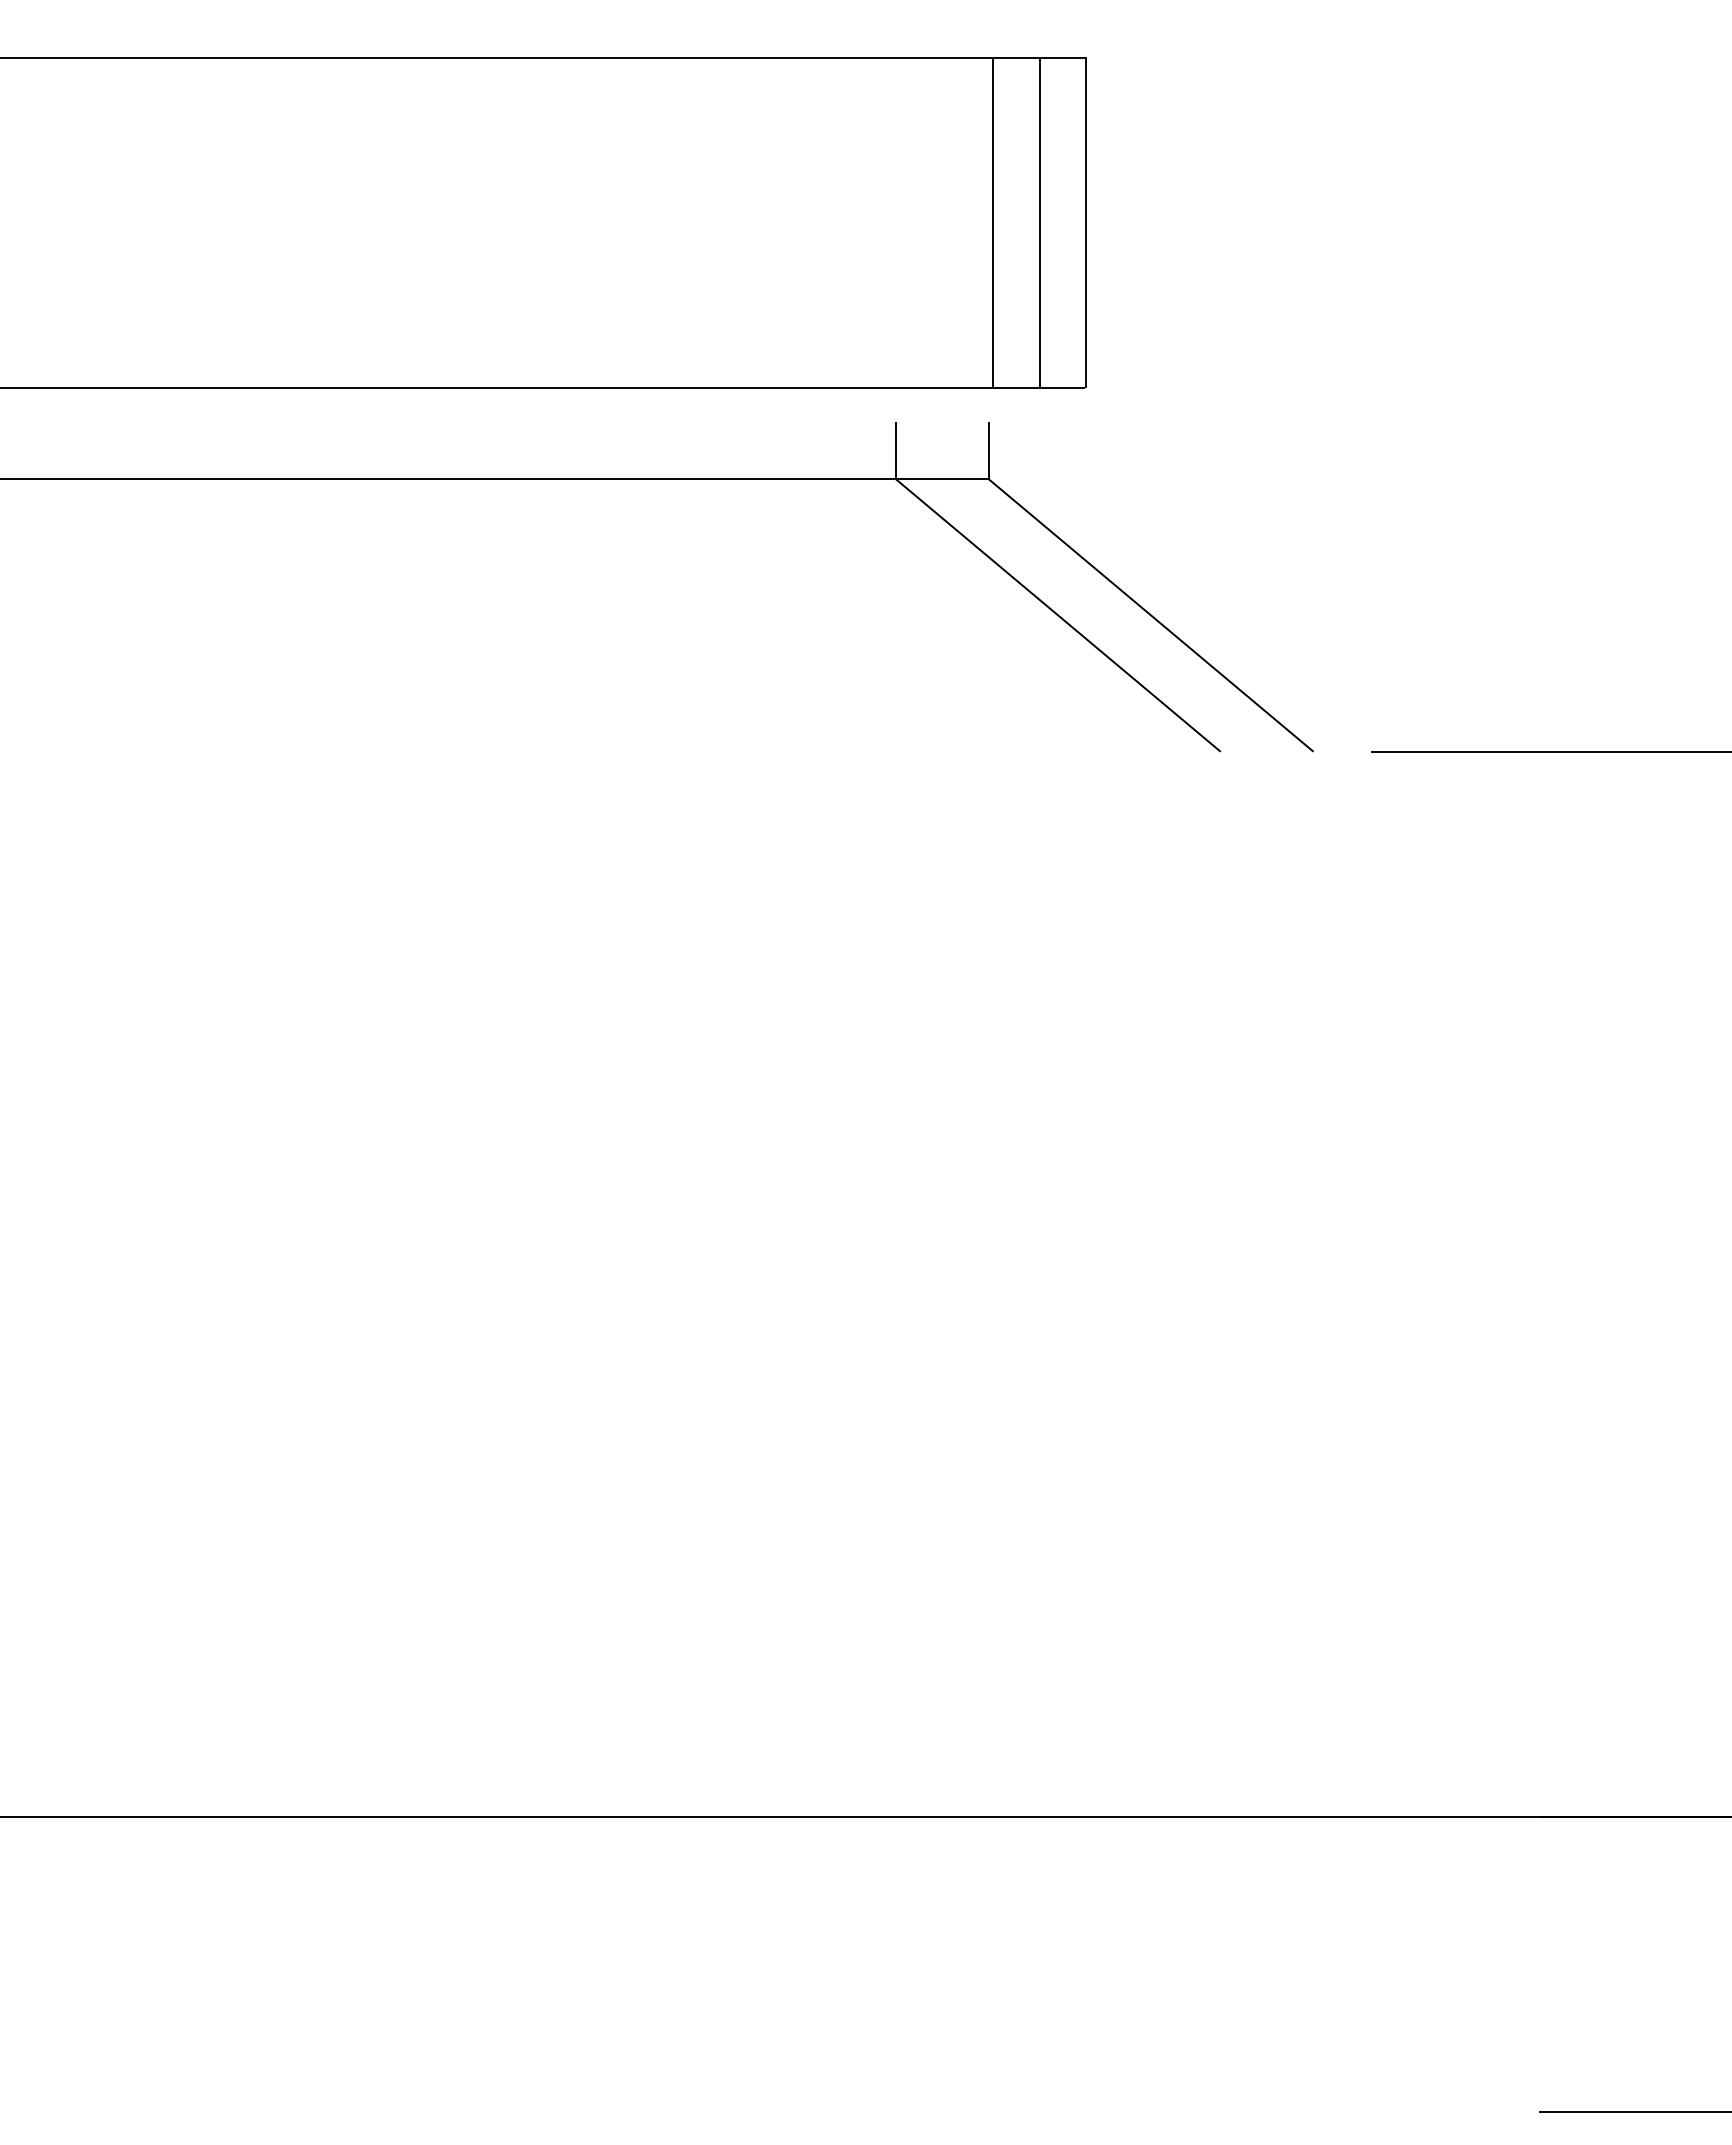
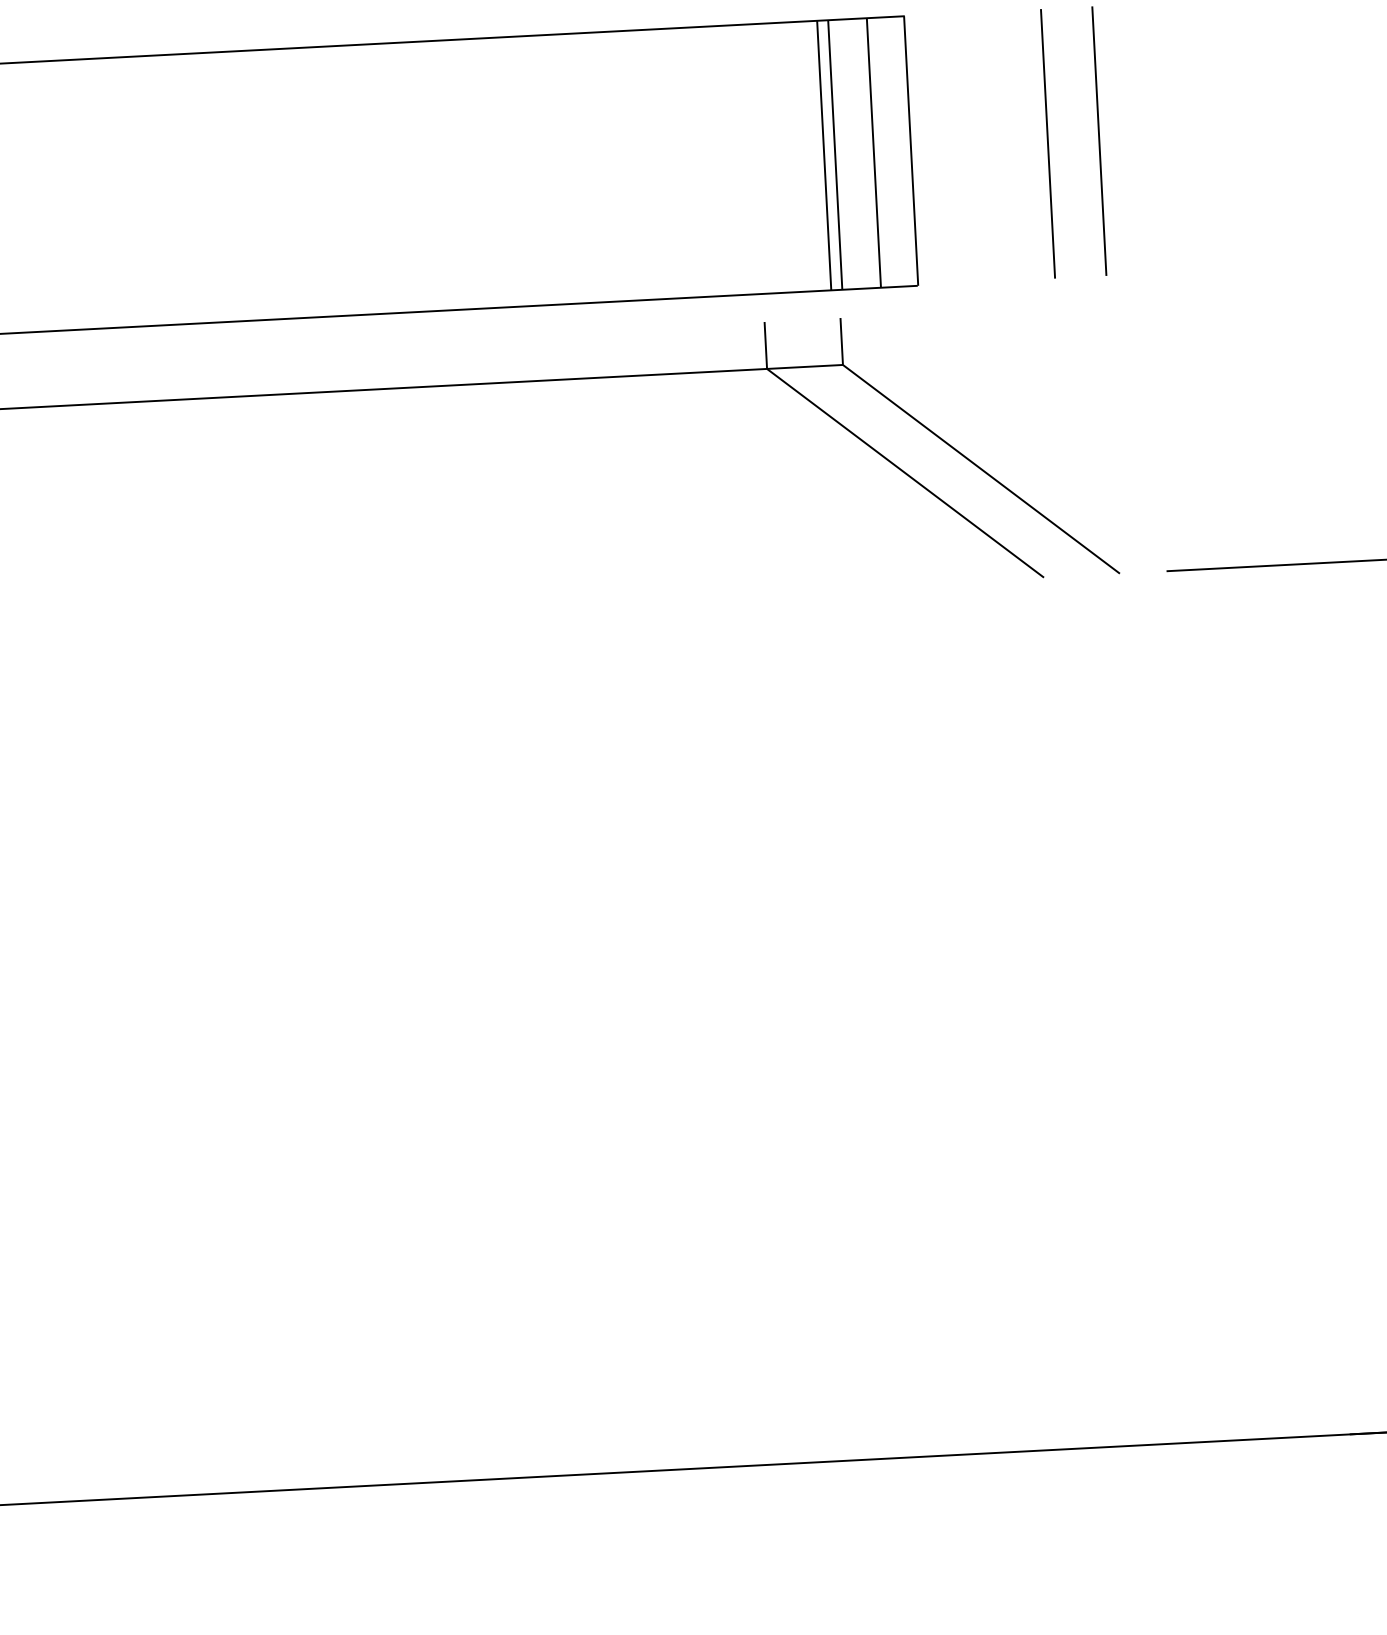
line: (979, 222) -> (824, 155), added
line: (1253, 222) -> (1048, 143), added
line: (1316, 222) -> (1099, 140), added

